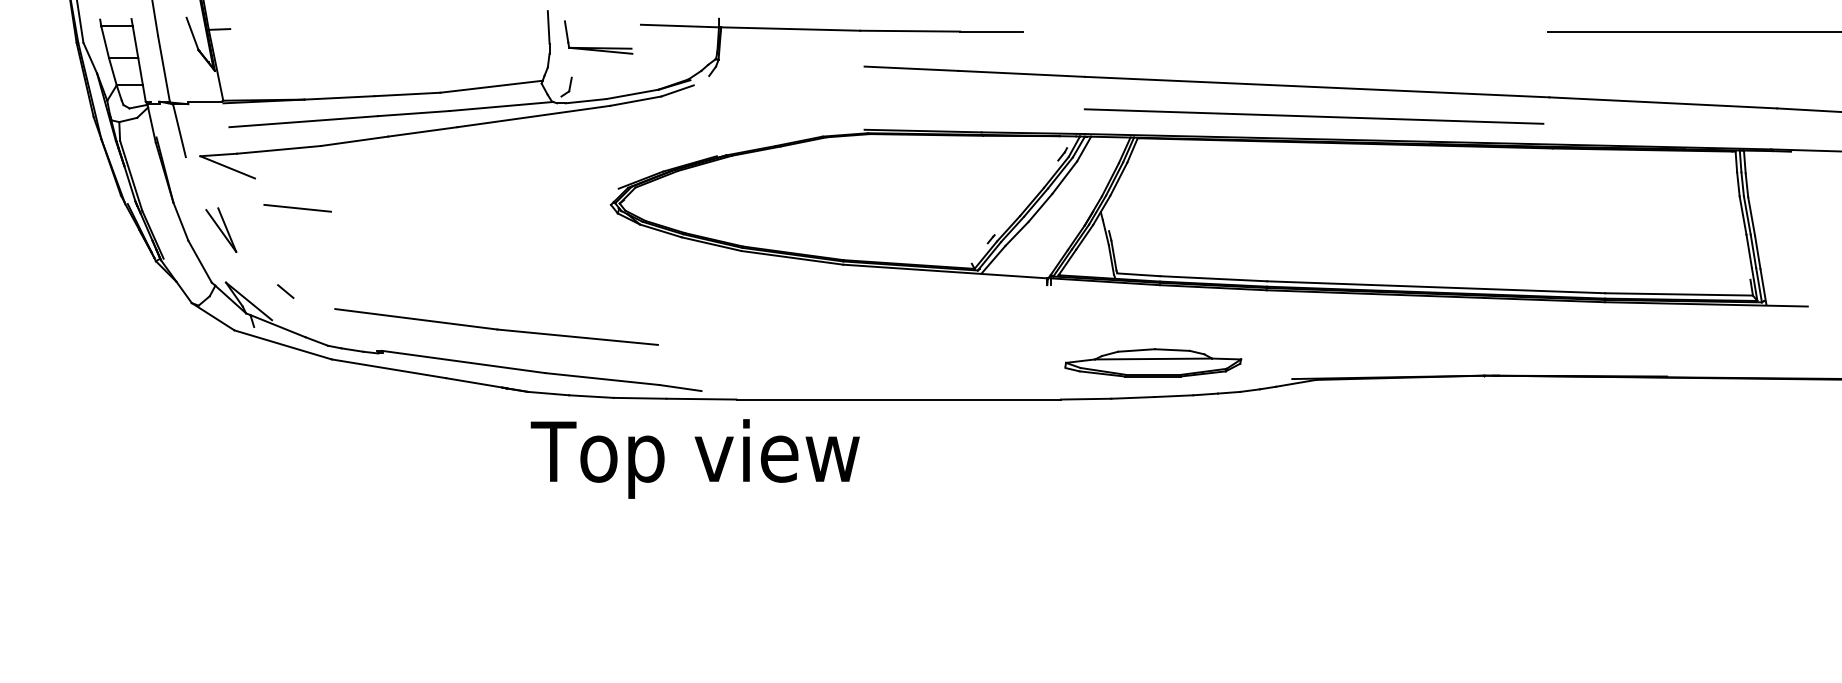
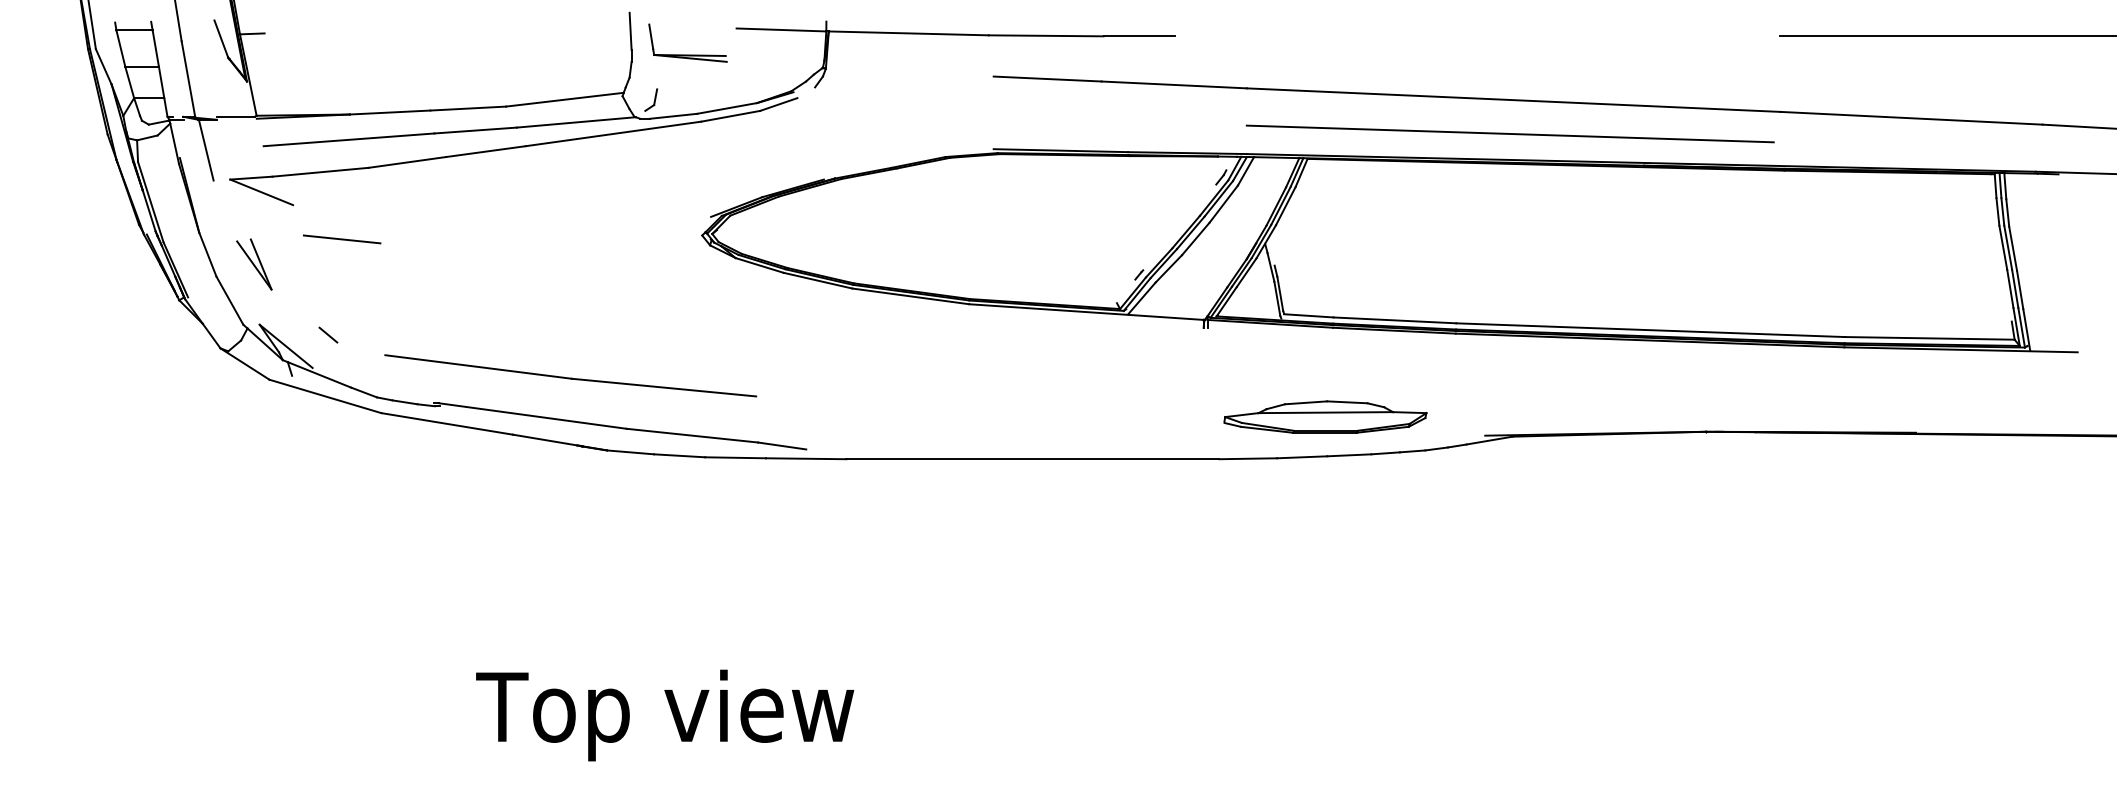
text: (695, 458) -> (665, 715), moved

